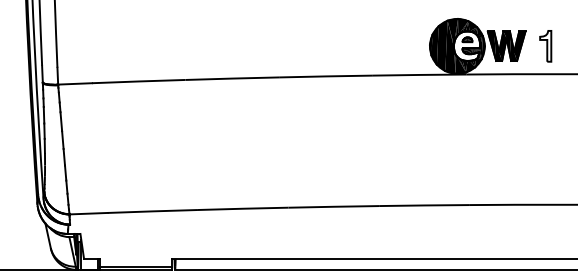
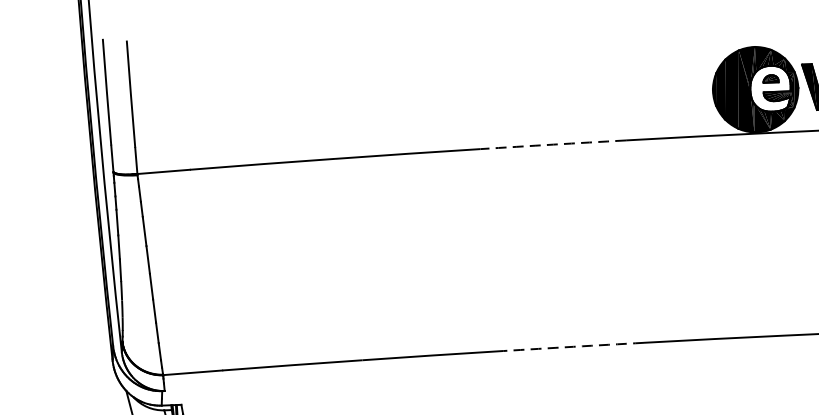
arc: (325, 76) -> (552, 144), solid -> dashed
arc: (333, 206) -> (573, 346), solid -> dashed

